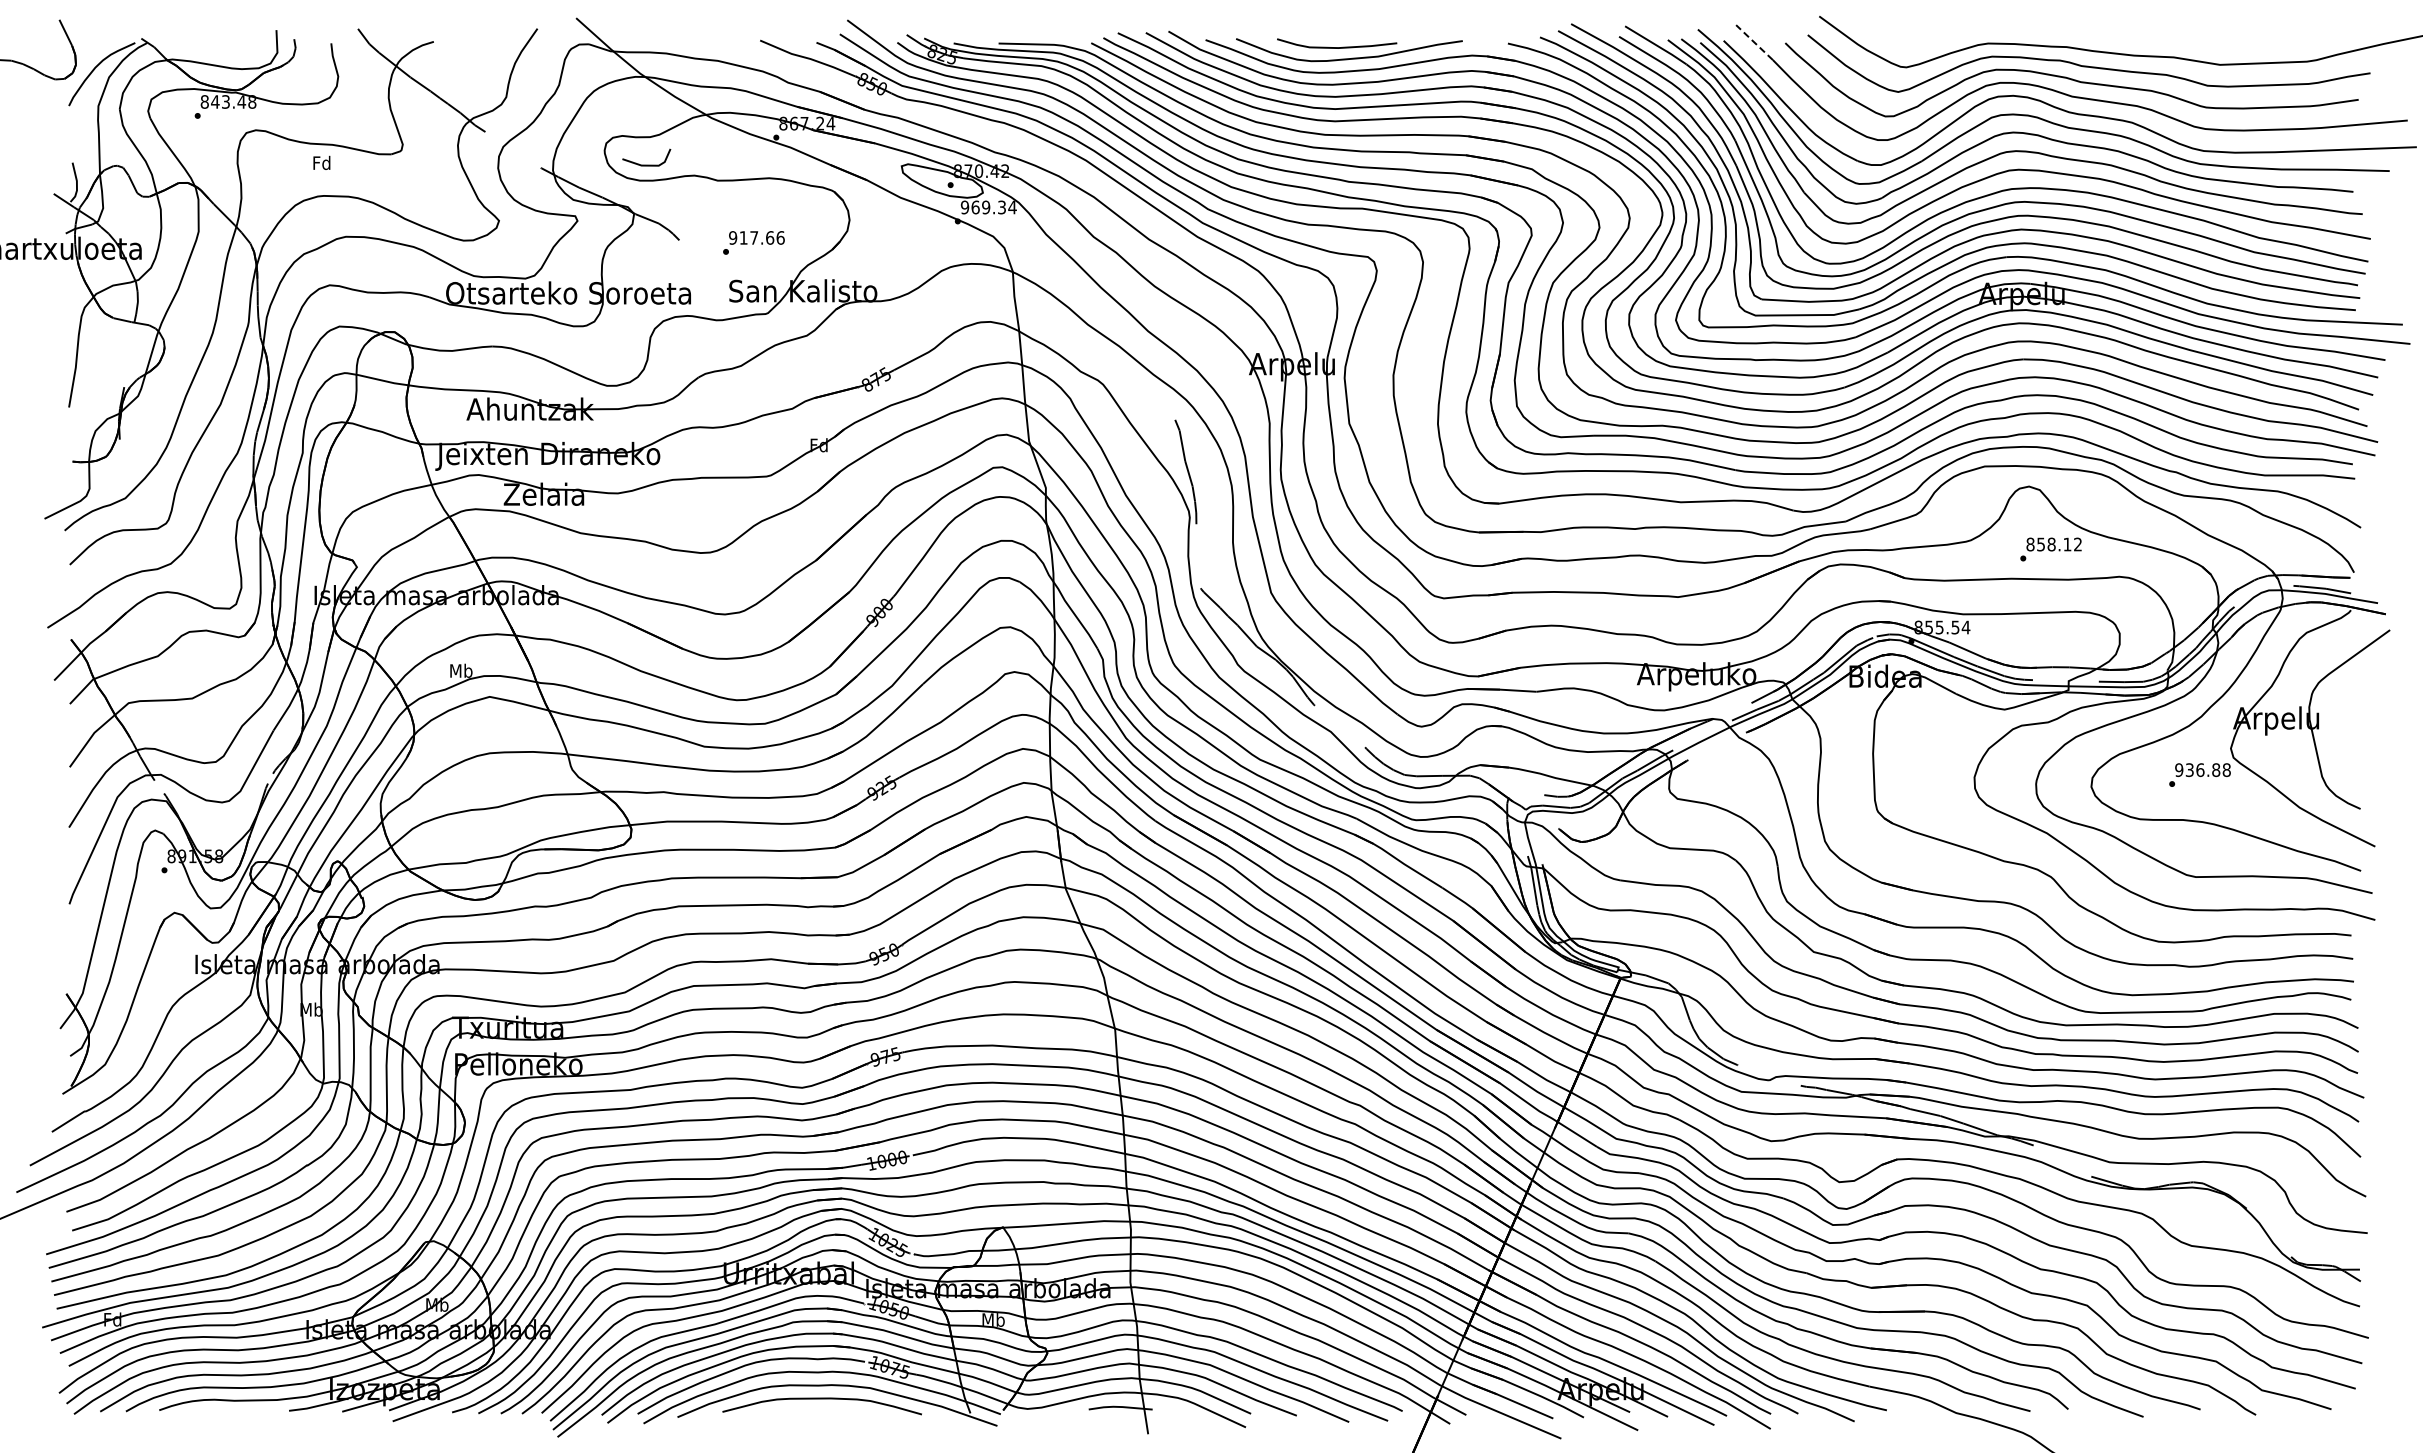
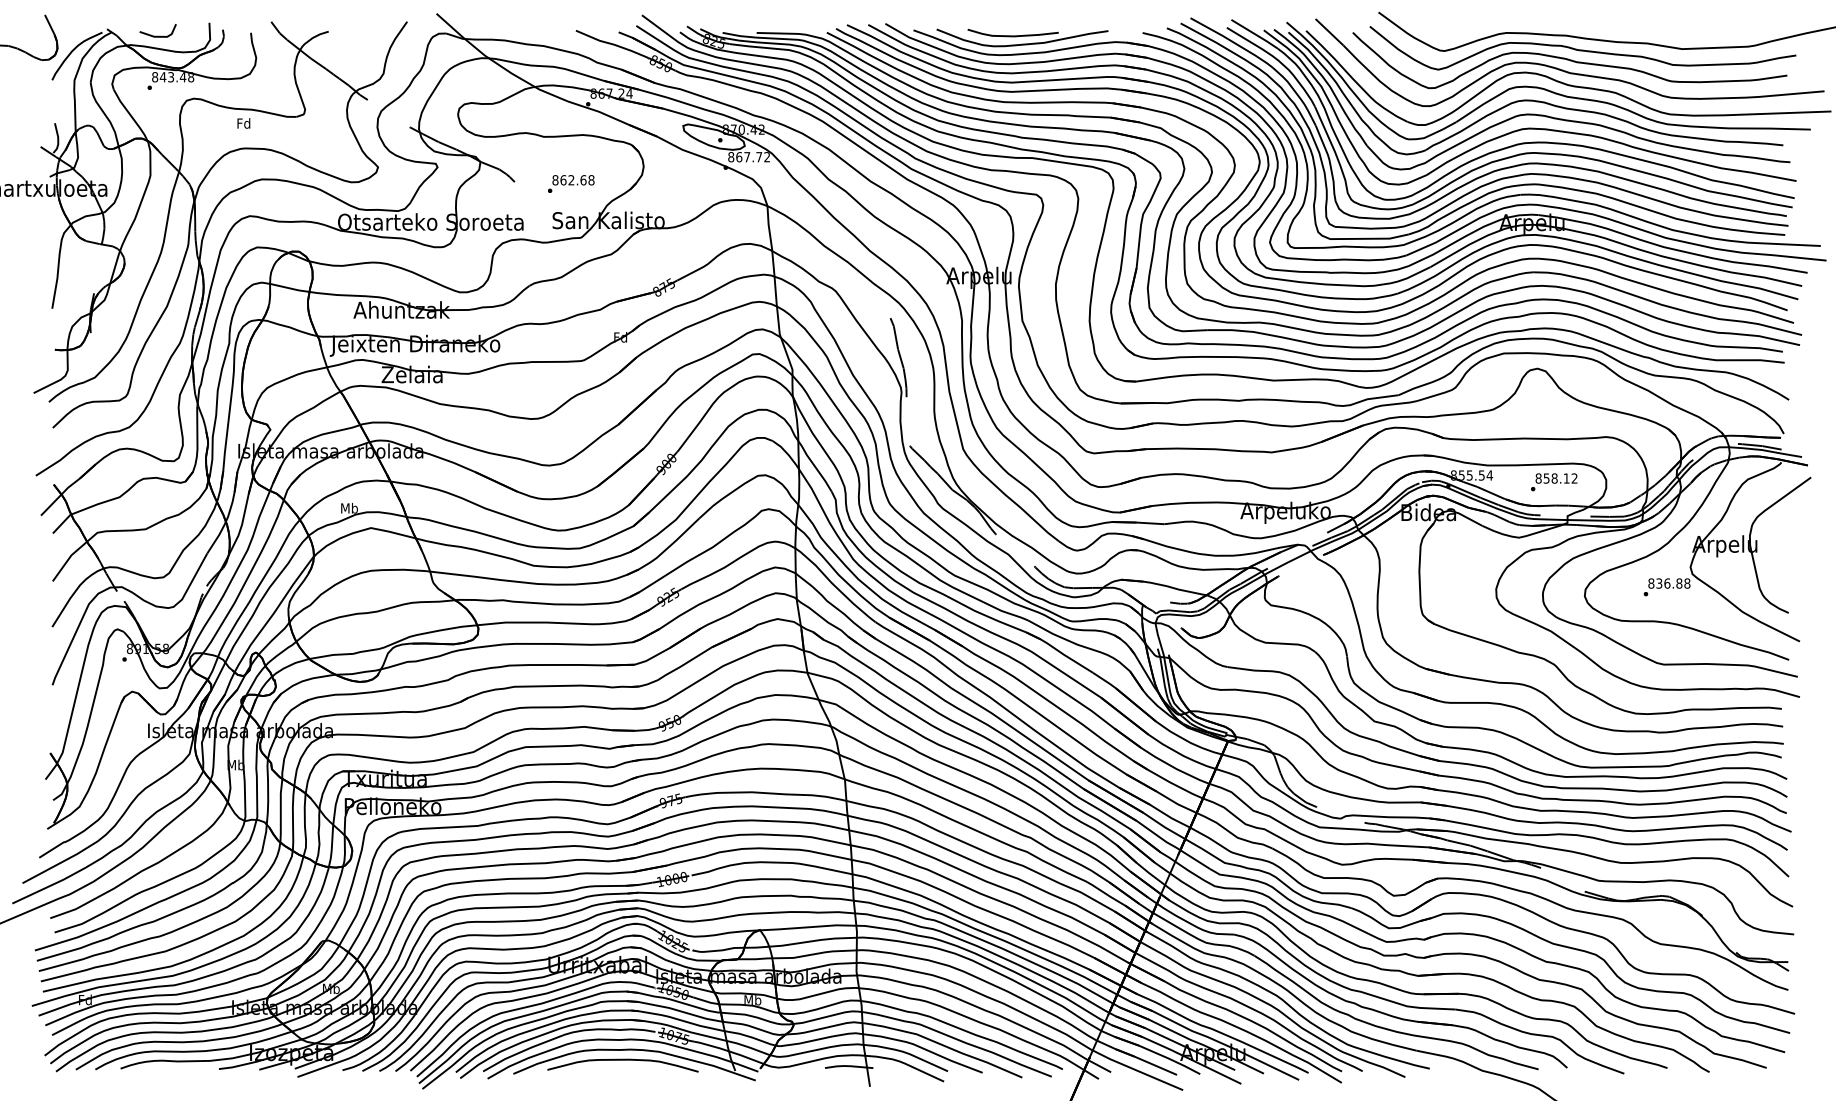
line: (1754, 42) -> (1329, 32), dashed -> solid
line: (646, 164) -> (157, 35), moved
text: (988, 207) -> (749, 157), 969.34 -> 867.72
text: (756, 237) -> (573, 179), 917.66 -> 862.68
text: (2050, 549) -> (1553, 482), moved
text: (2179, 769) -> (1651, 583), 936.88 -> 836.88

